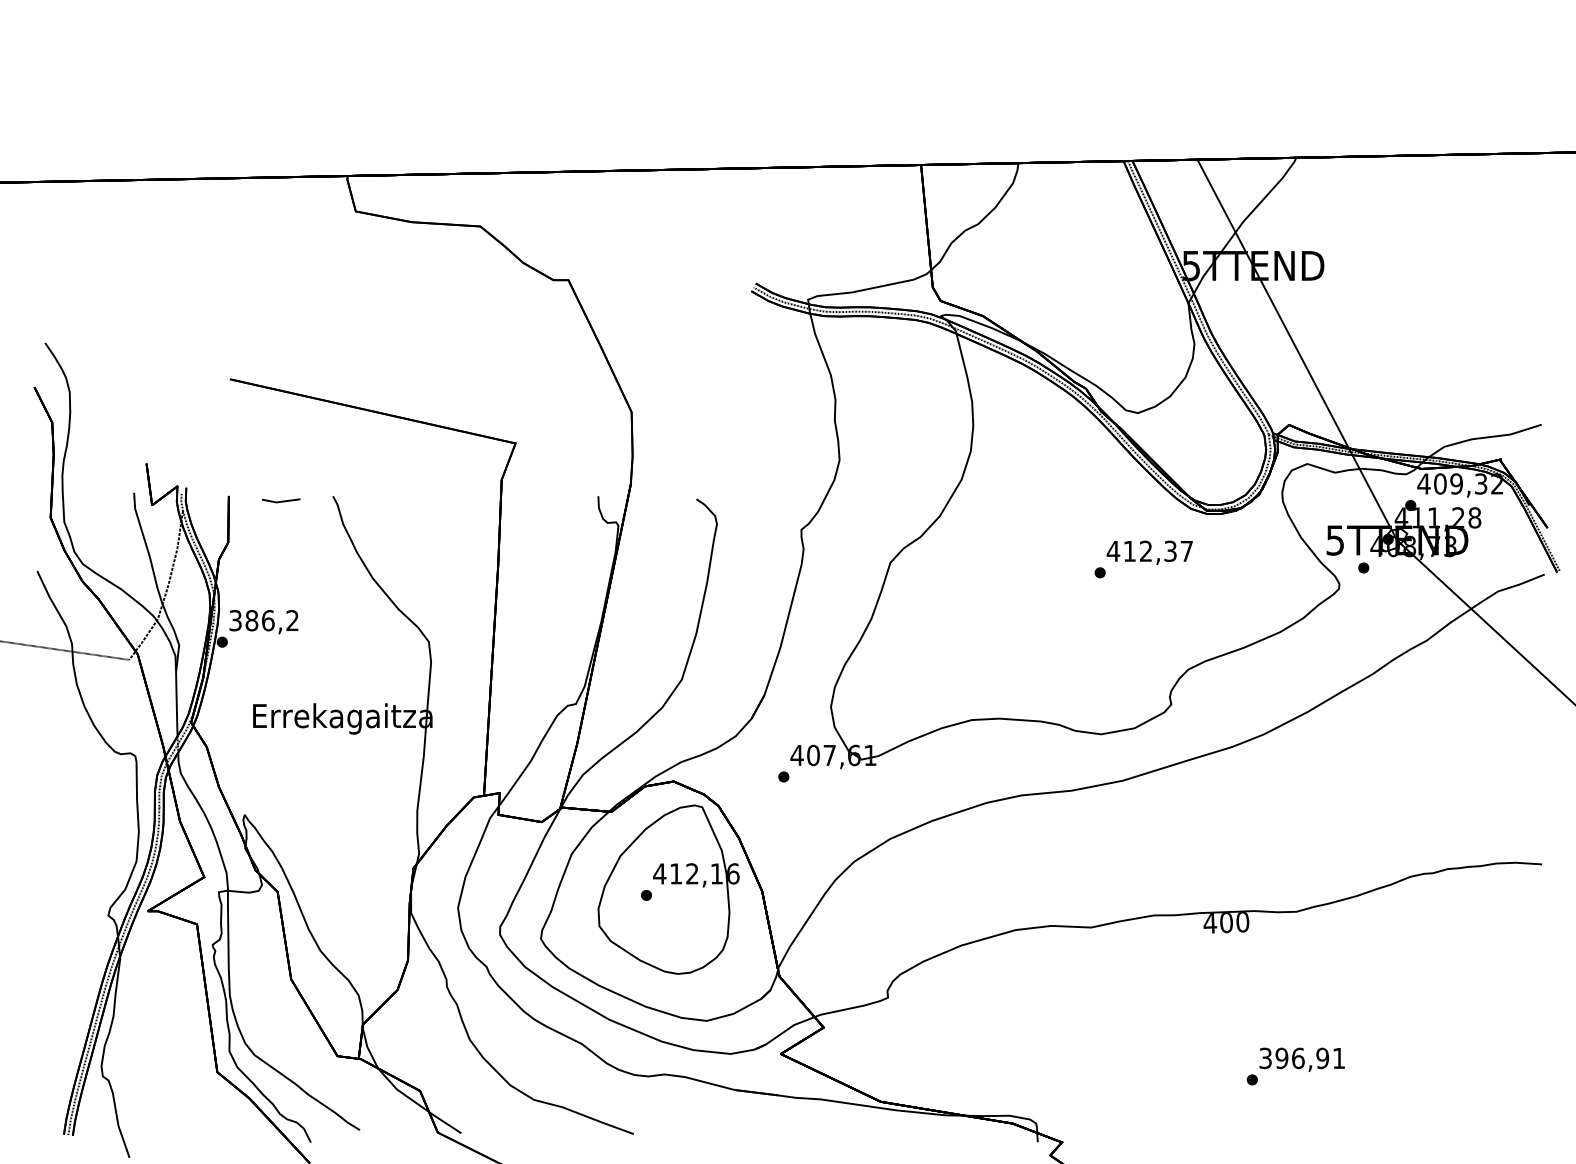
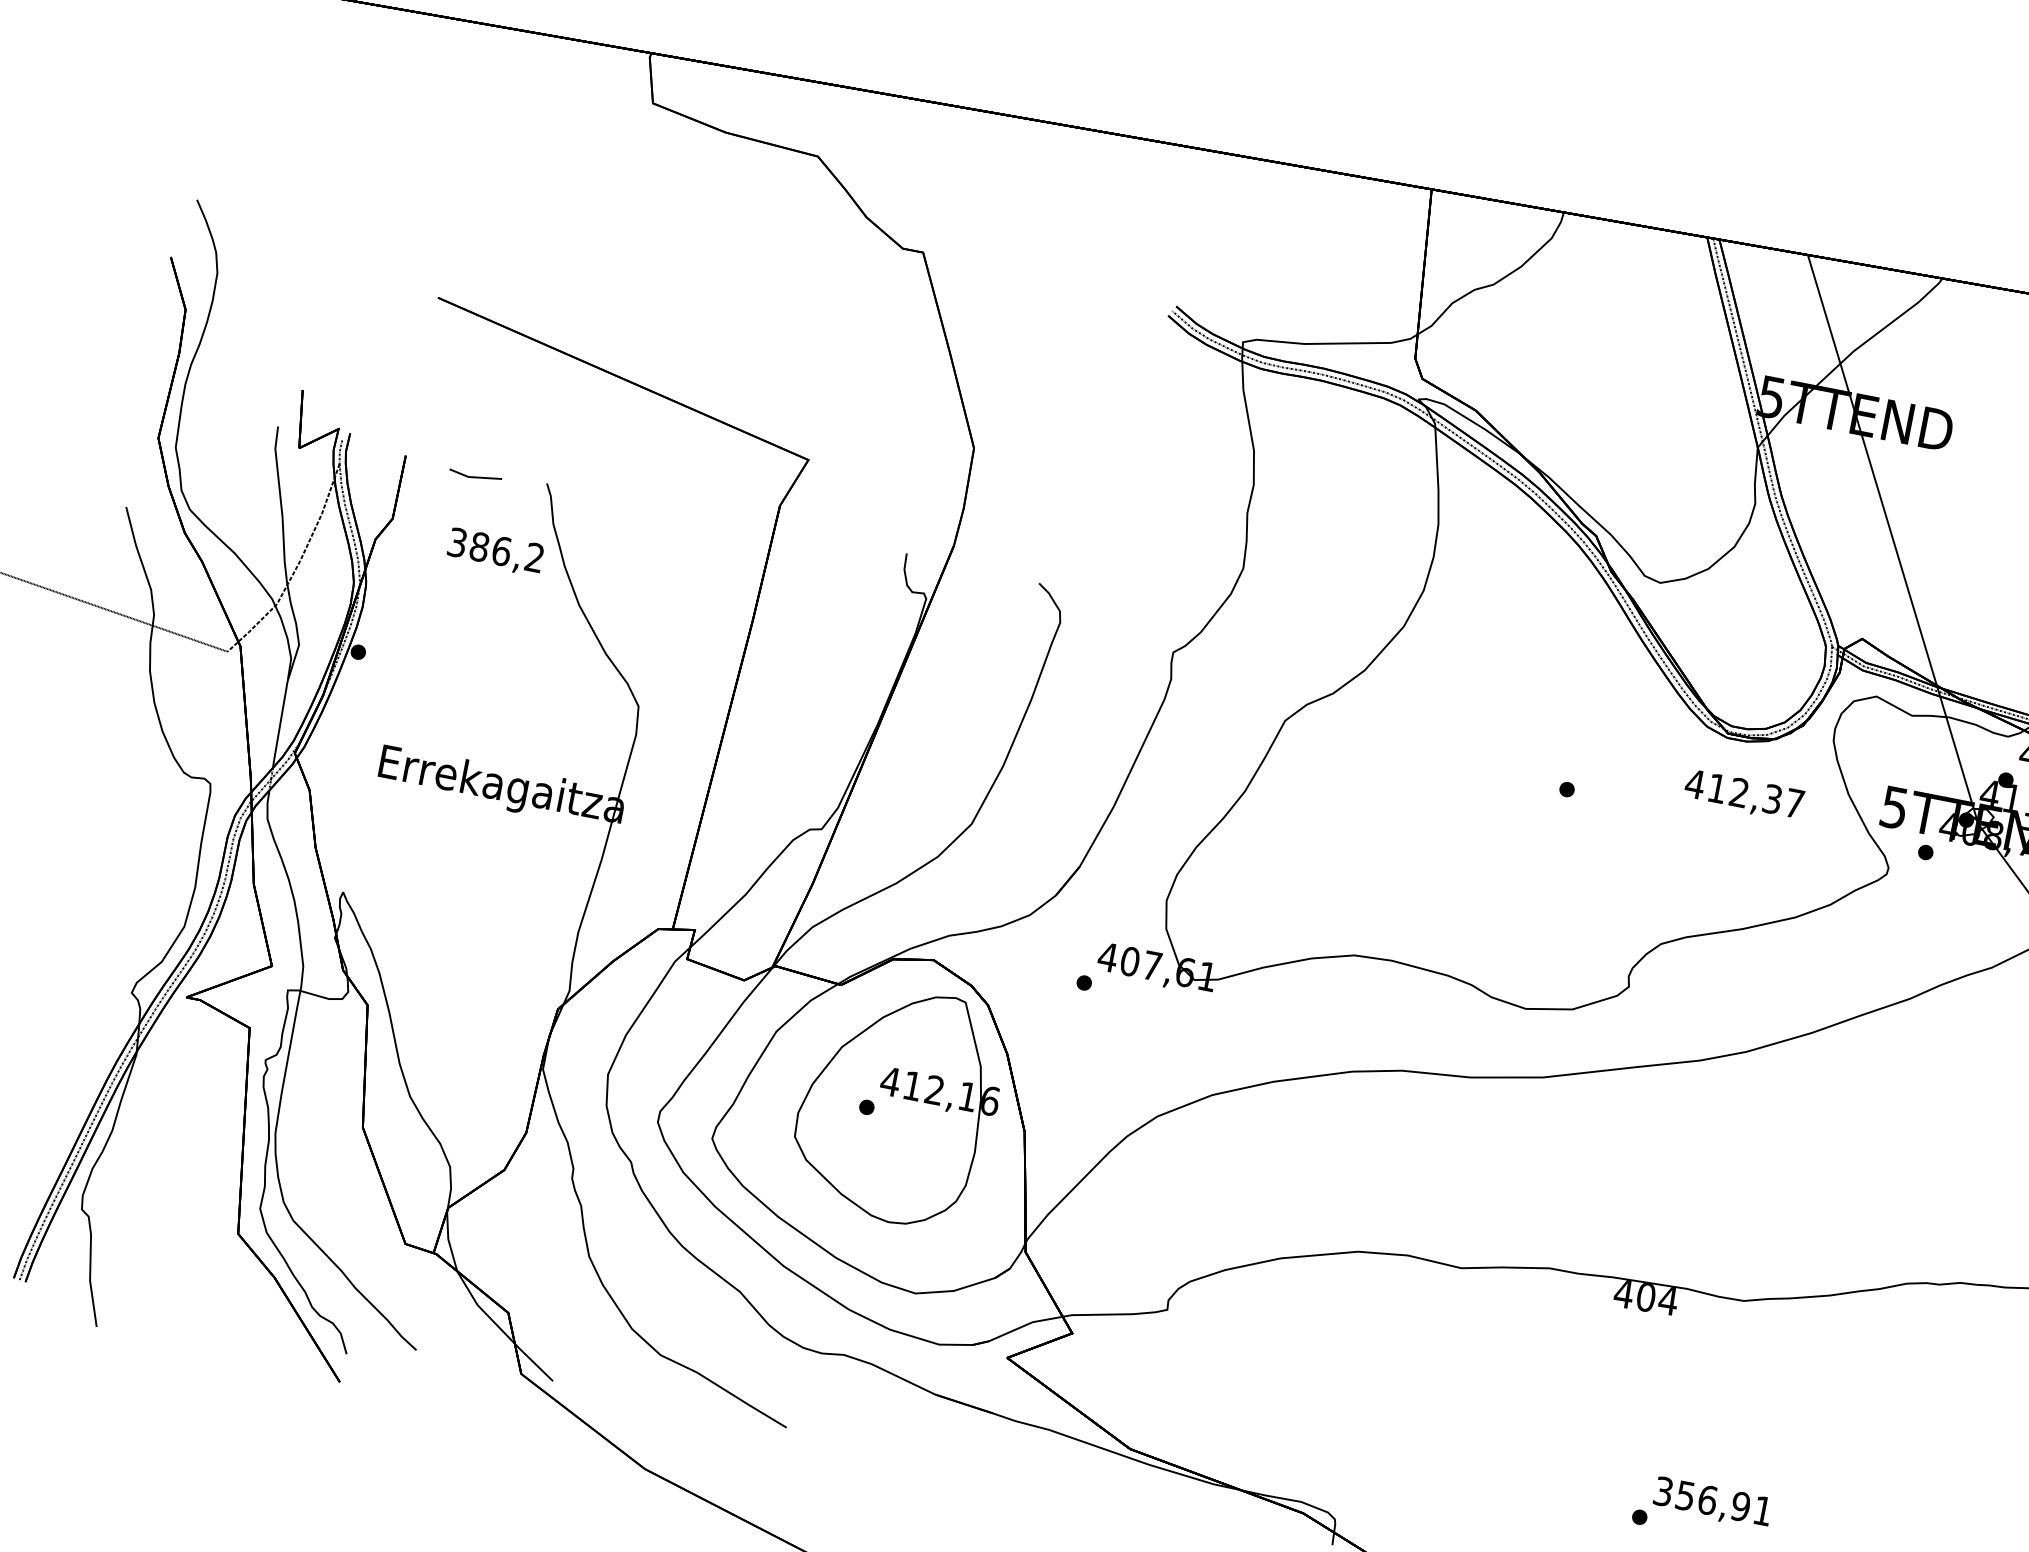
text: (1149, 552) -> (1743, 795), moved
text: (263, 622) -> (494, 552), moved
text: (1242, 922) -> (1667, 1301), 400 -> 404
text: (1281, 1057) -> (1685, 1494), 396,91 -> 356,91

